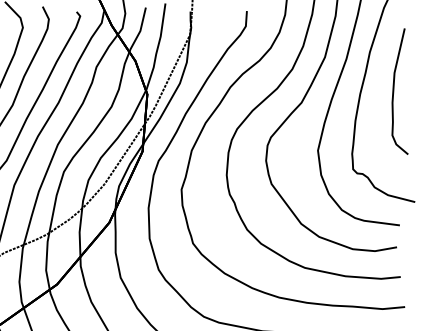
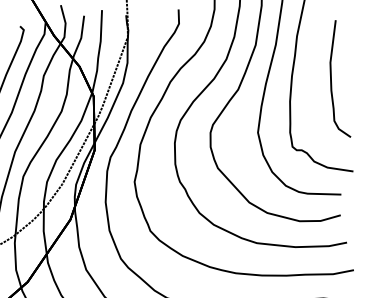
curve: (394, 91) -> (332, 79), moved

